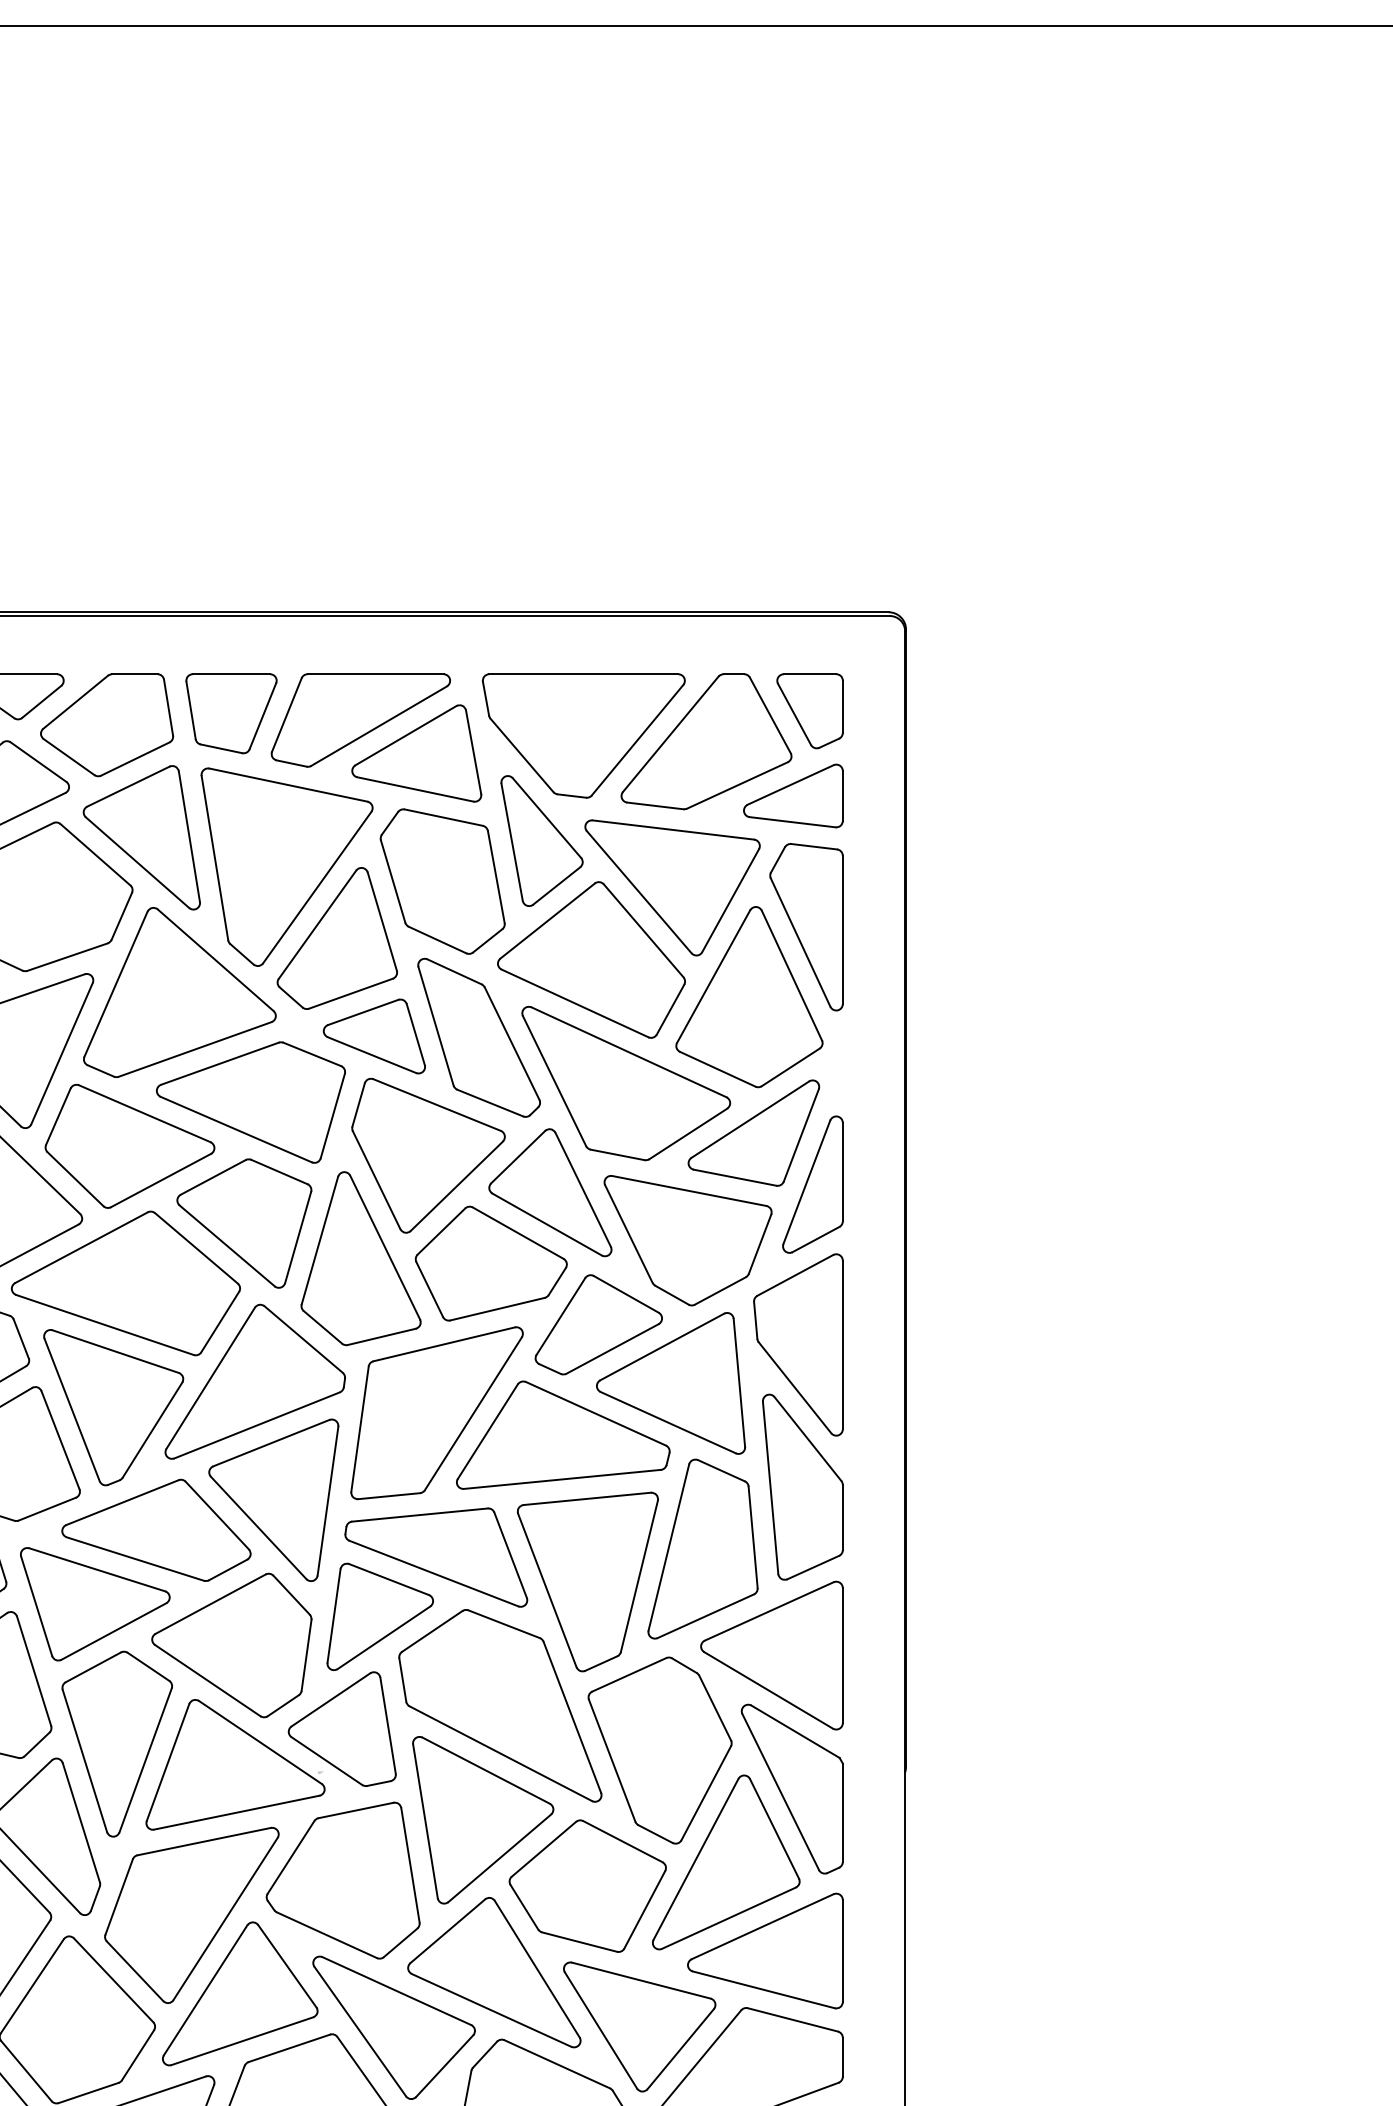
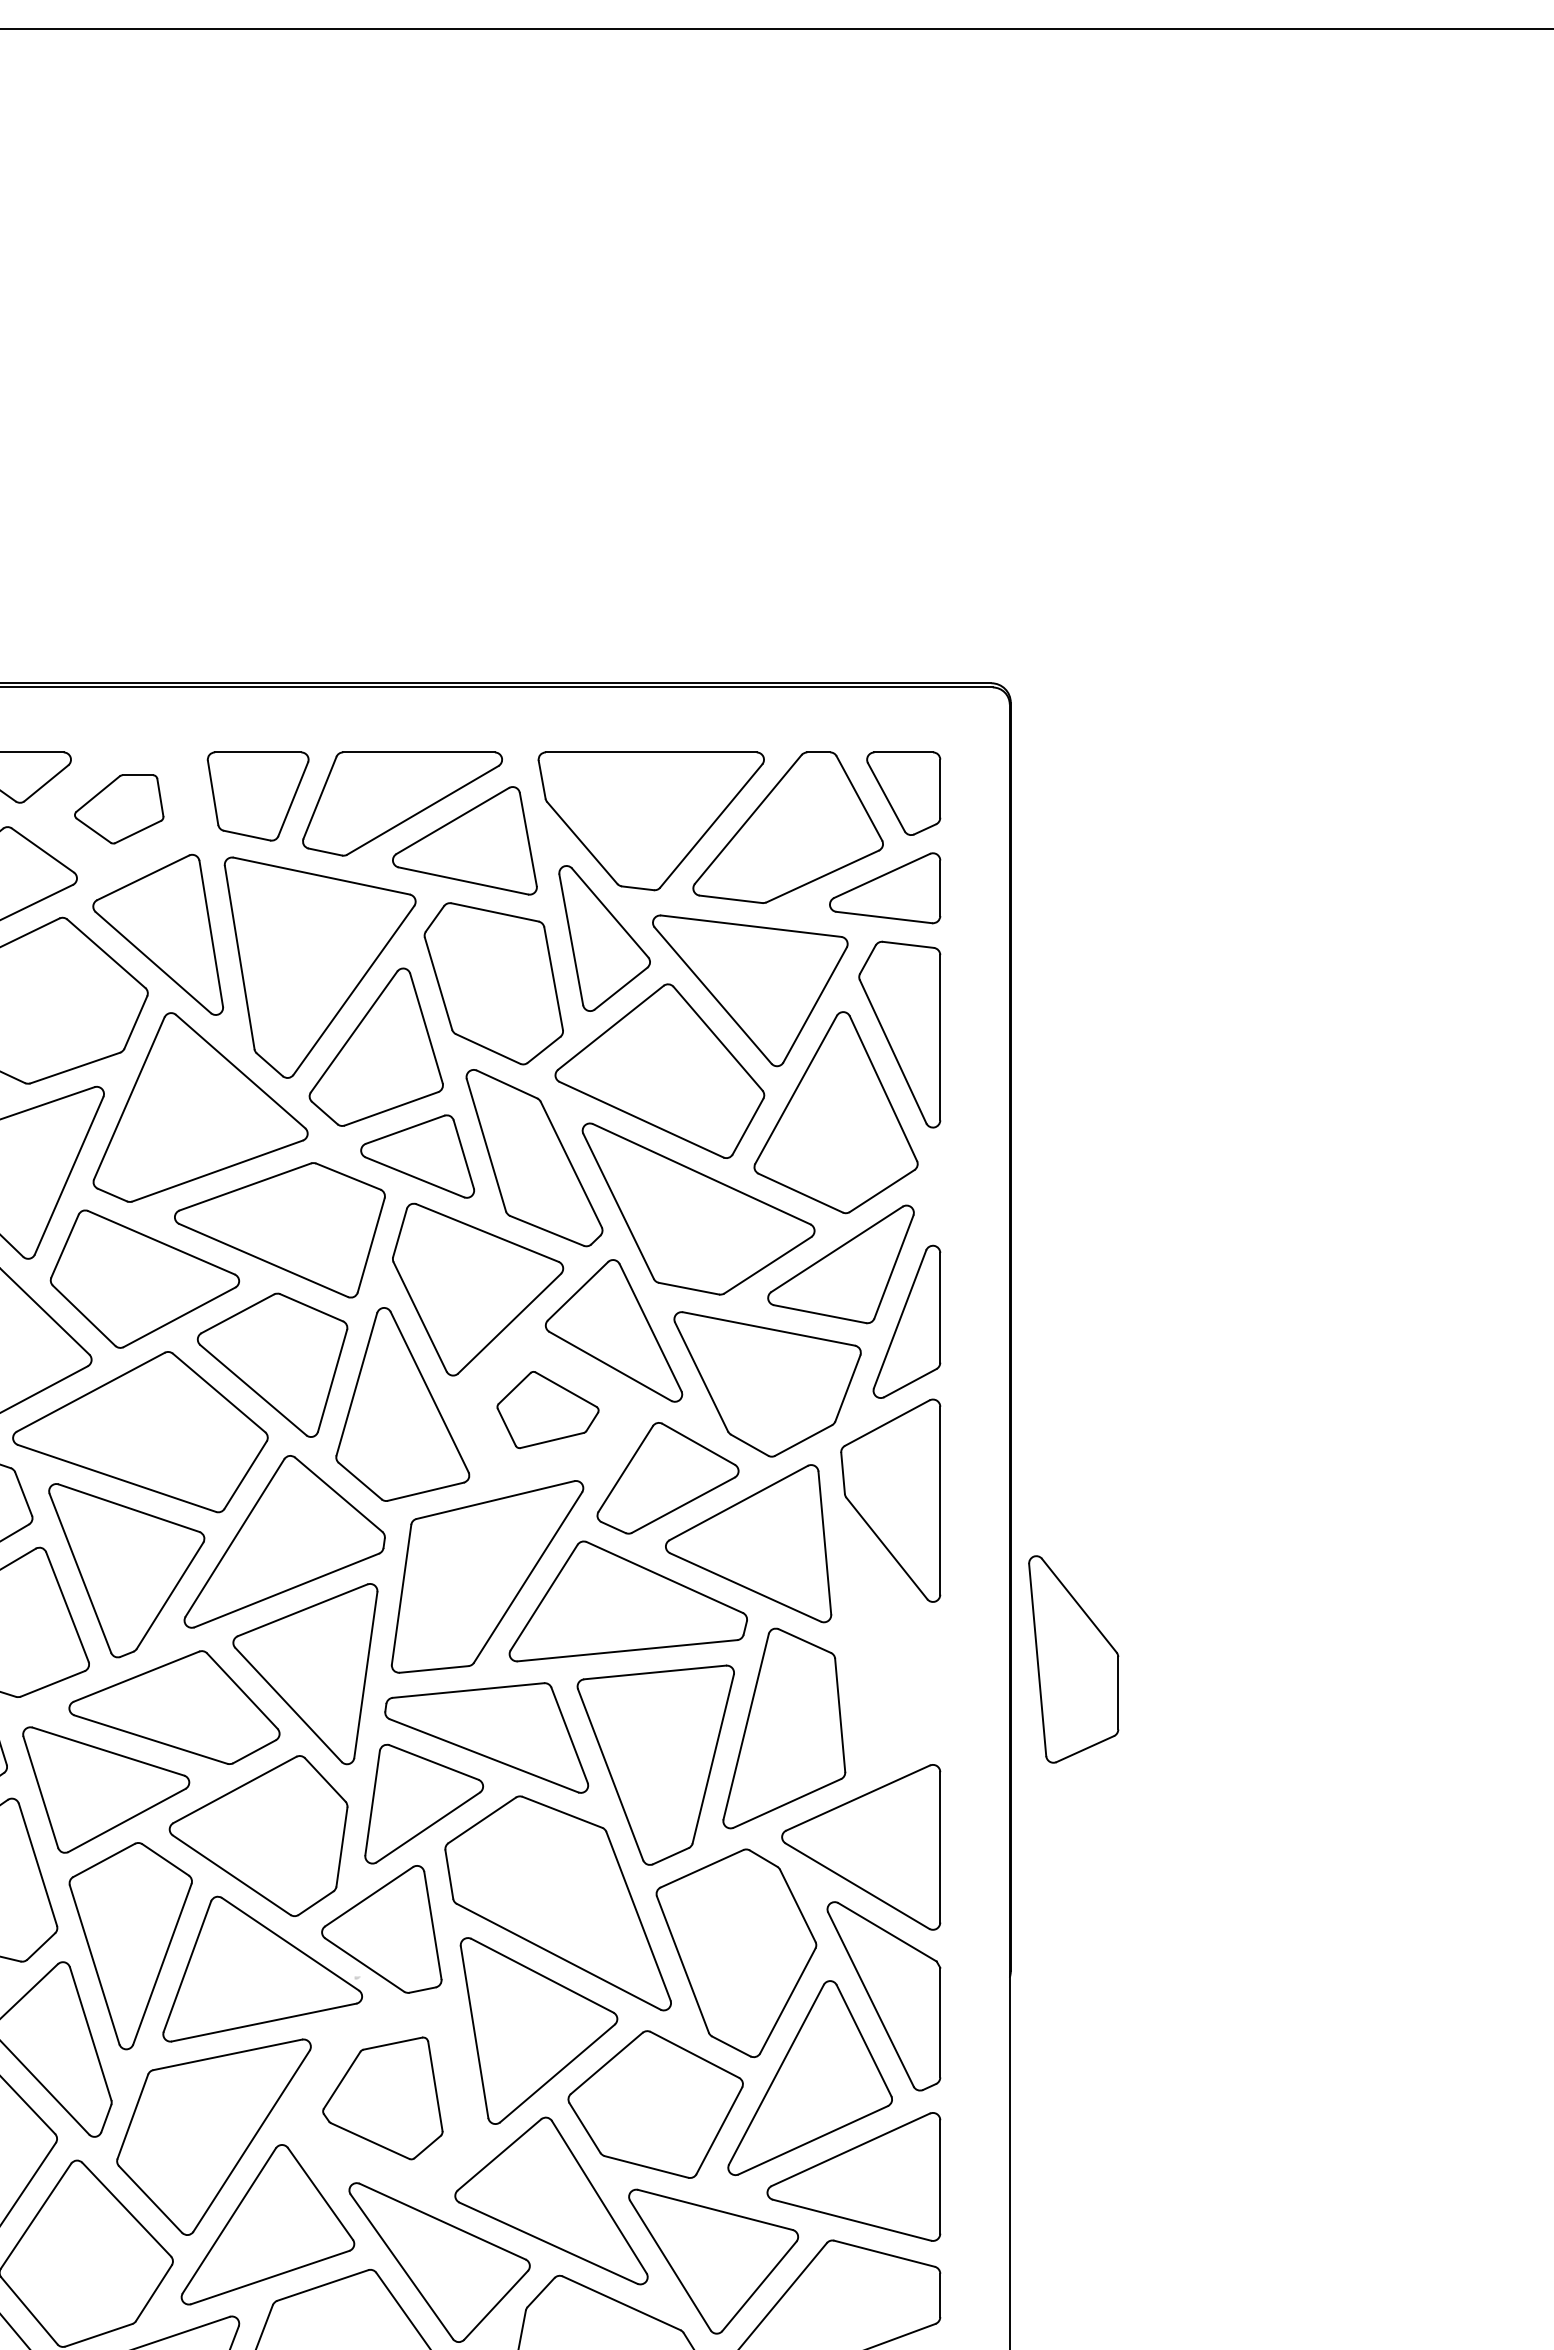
part: (106, 725) -> (118, 809), size x0.6
part: (490, 1263) -> (547, 1409), size x0.6
part: (802, 1487) -> (1073, 1659), moved
part: (342, 1880) -> (382, 2098), size x0.7

